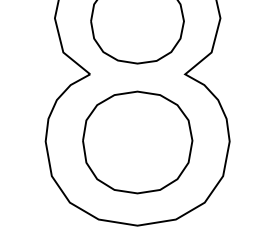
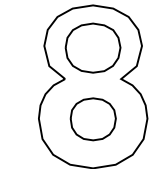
part: (138, 142) -> (93, 119), size x0.7

